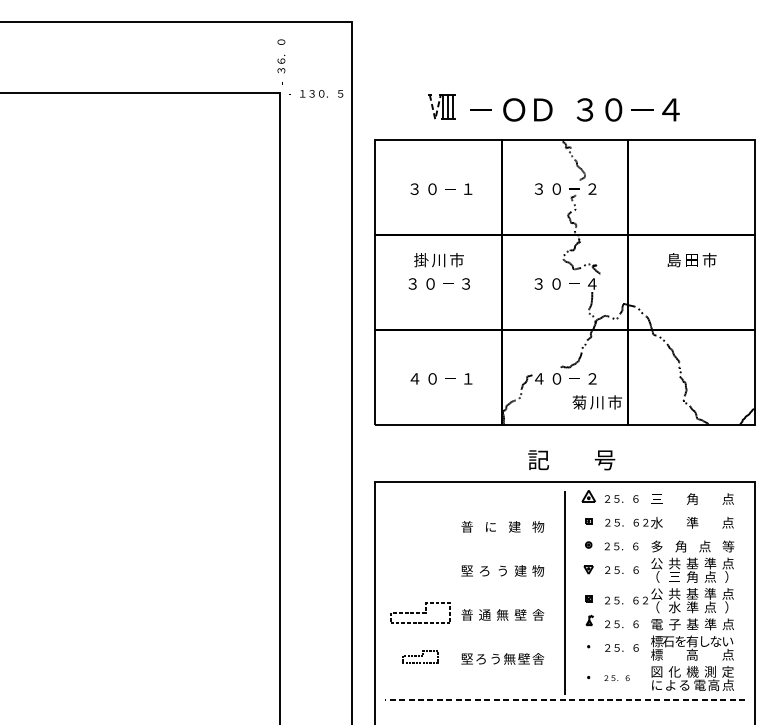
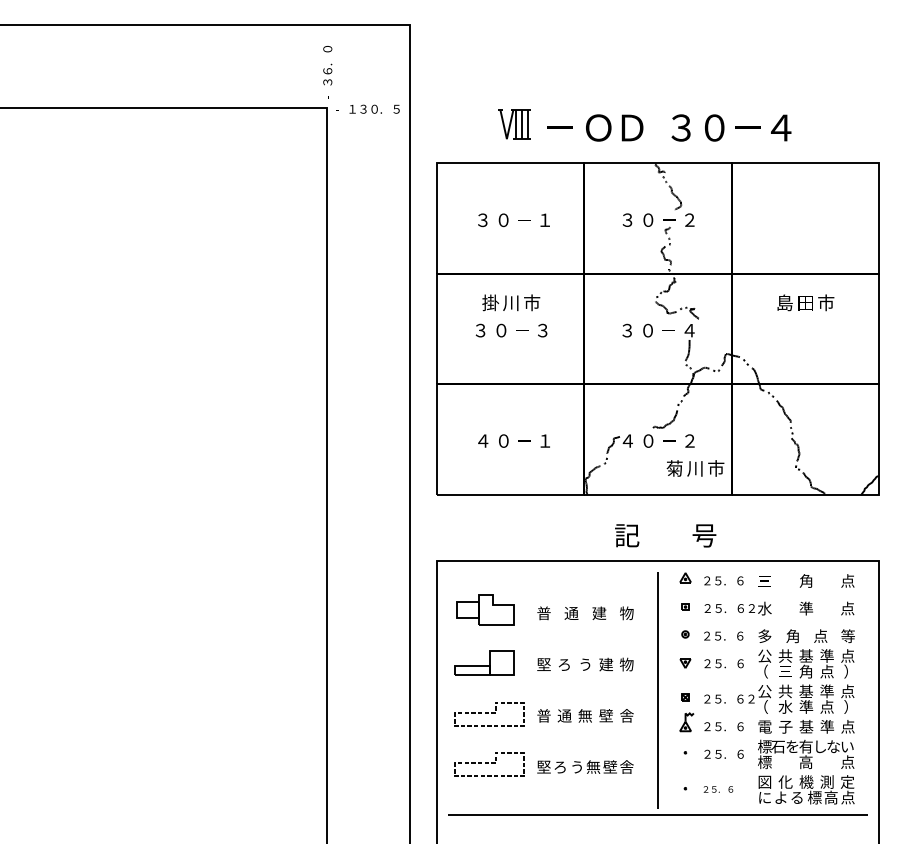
line: (434, 119) -> (506, 139), dashed -> solid
part: (588, 496) -> (685, 577), size x0.71
part: (416, 523) -> (485, 609), added
text: (490, 527) -> (571, 613), に -> 通
part: (416, 569) -> (484, 662), added
part: (589, 620) -> (686, 722), size x1.67
part: (420, 656) -> (489, 764), size x1.67
text: (699, 685) -> (814, 797), 電 -> 標
line: (564, 700) -> (657, 815), dashed -> solid

